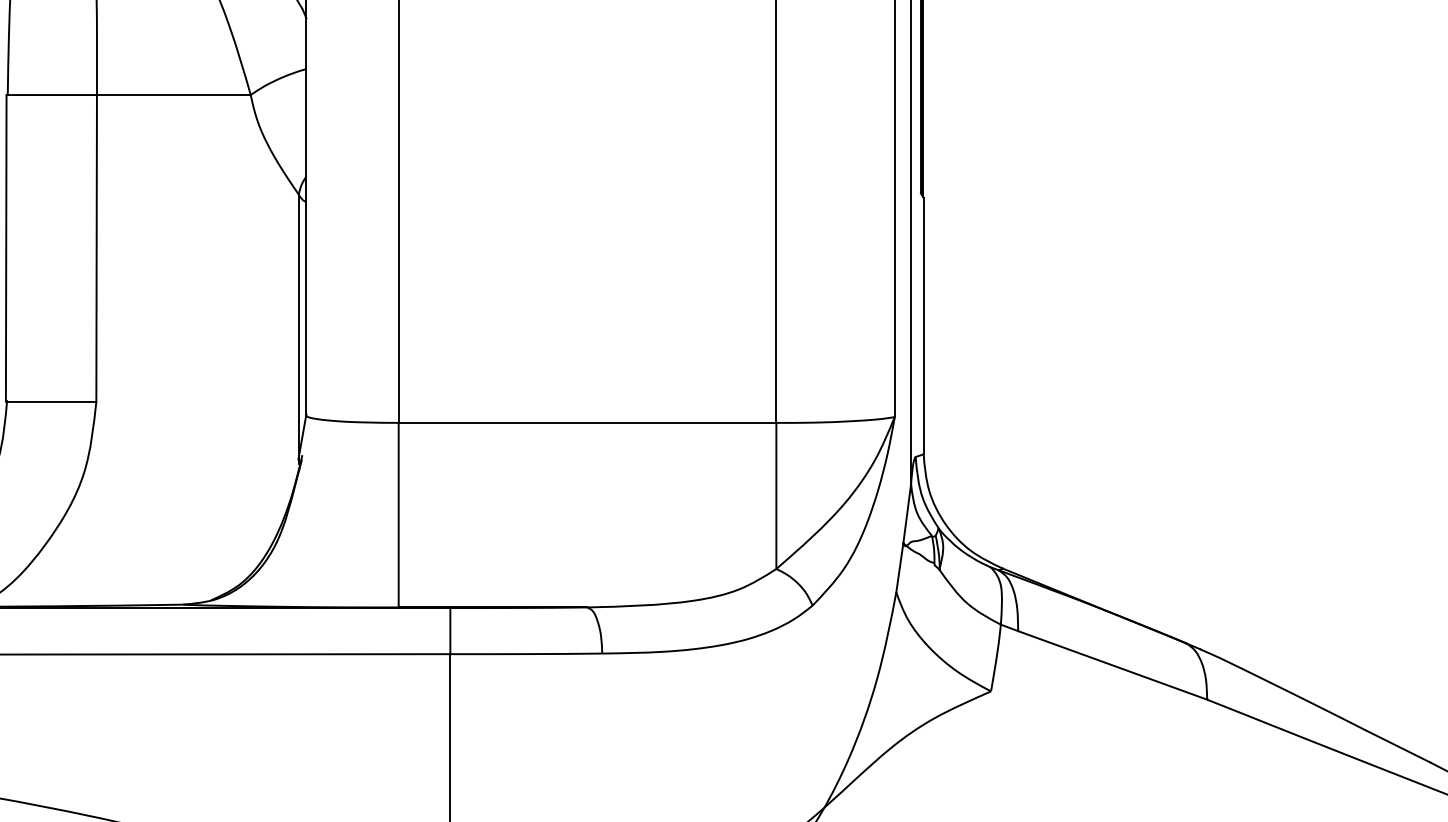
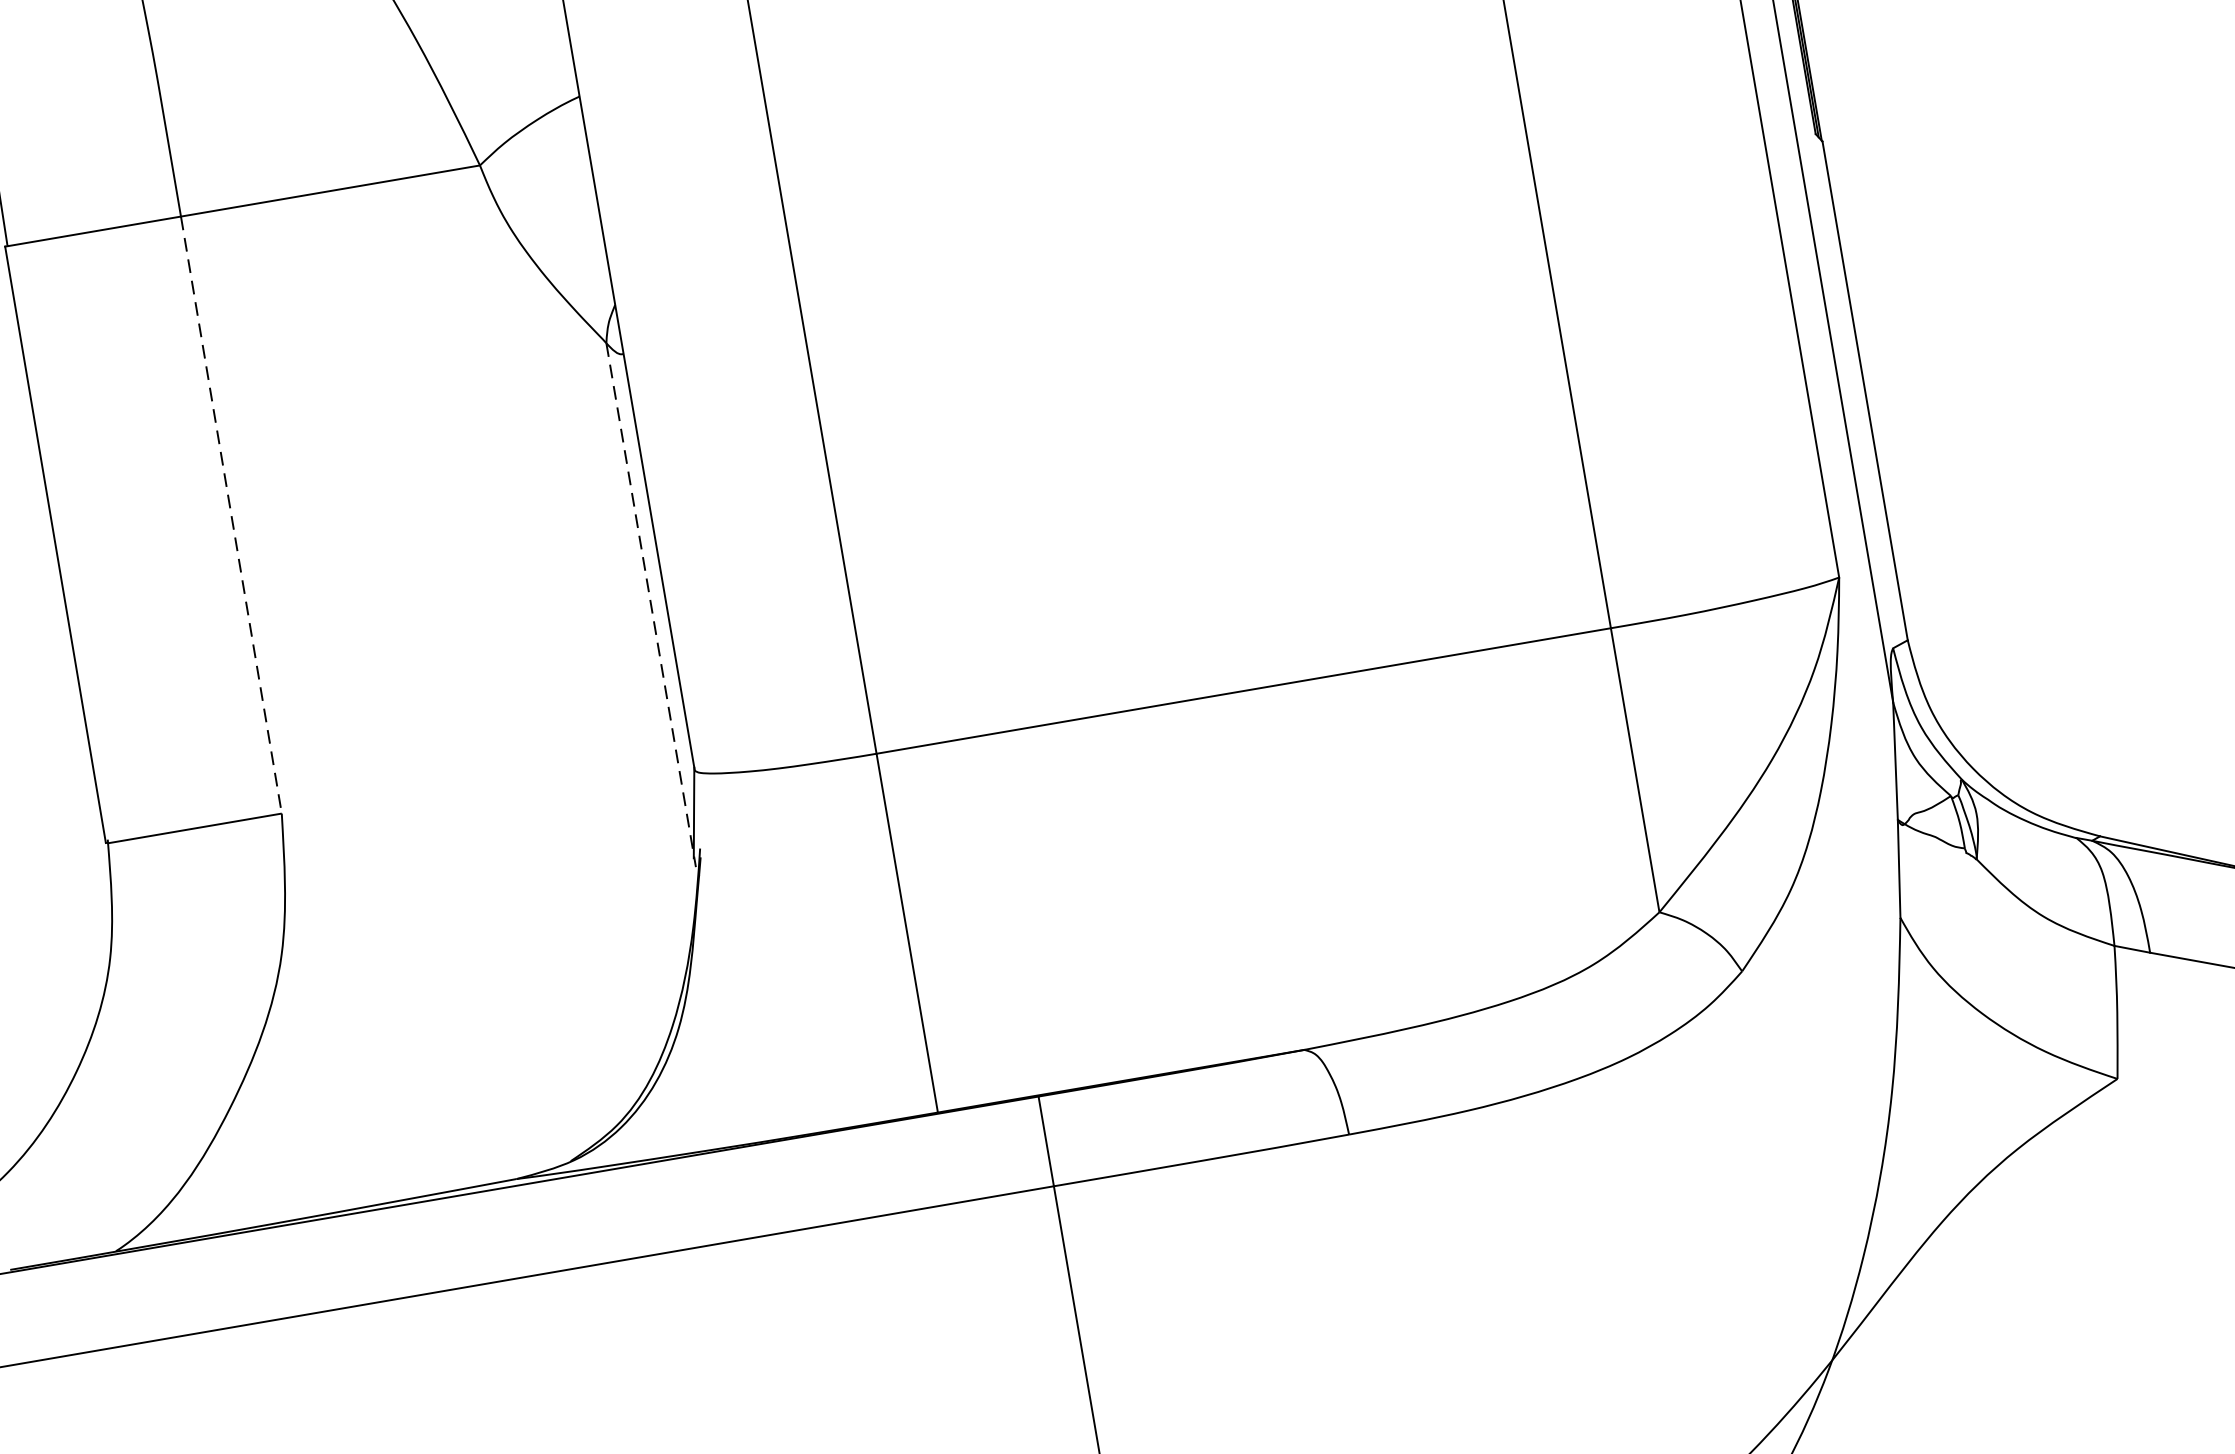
line: (96, 249) -> (231, 517), solid -> dashed
line: (298, 329) -> (650, 605), solid -> dashed

